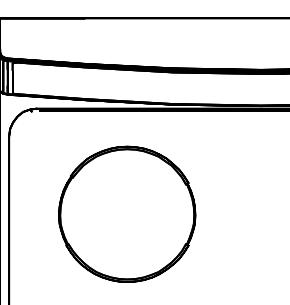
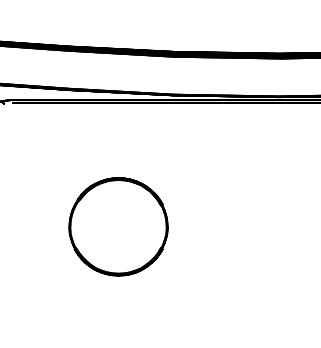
part: (127, 213) -> (118, 226), size x0.6

